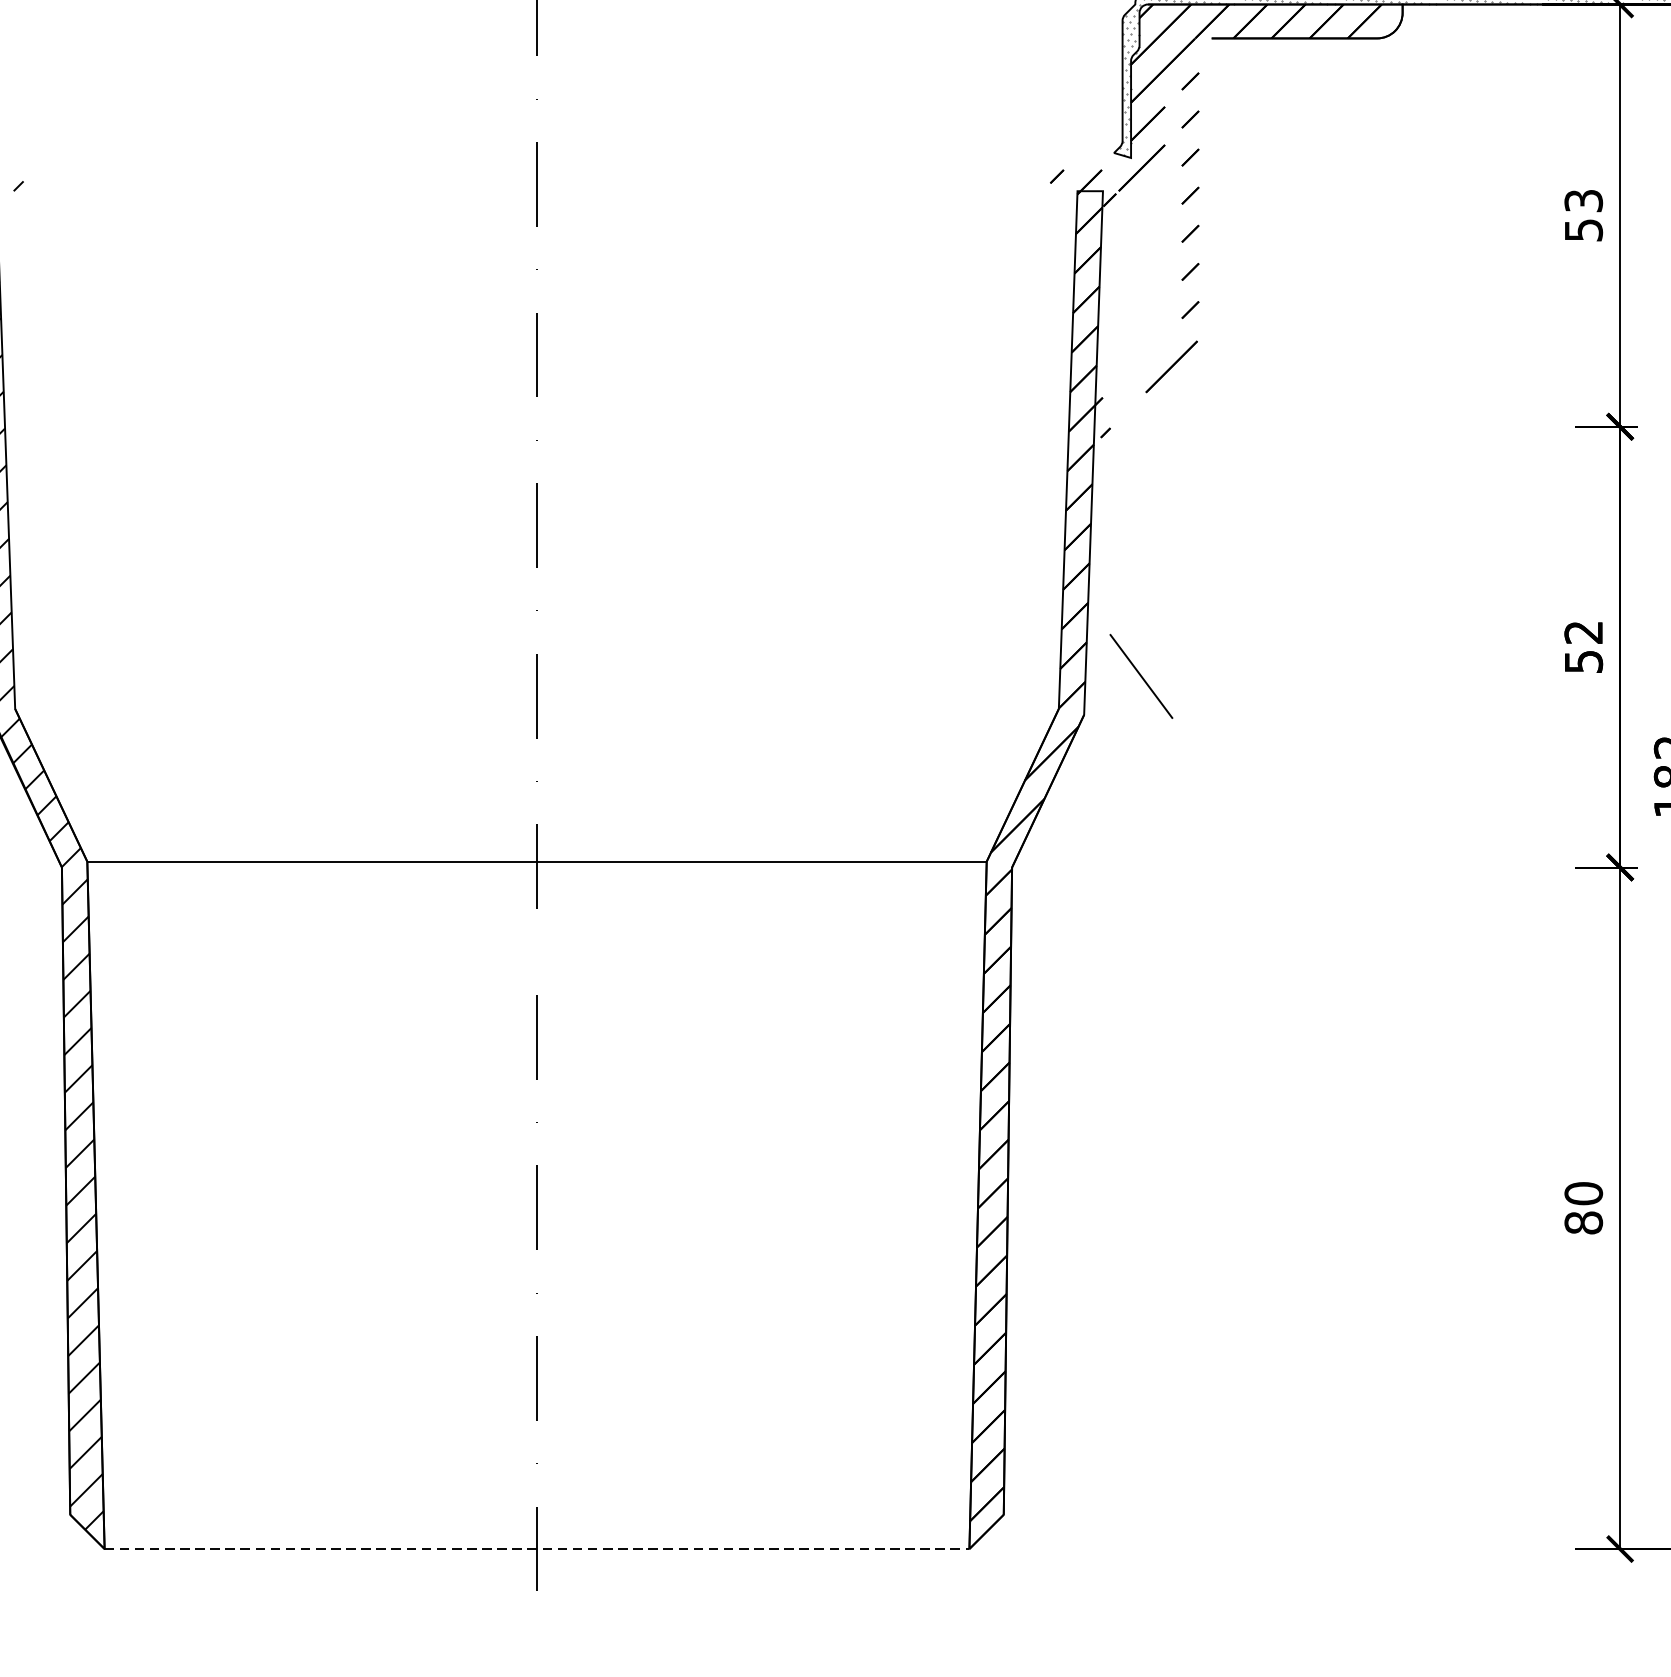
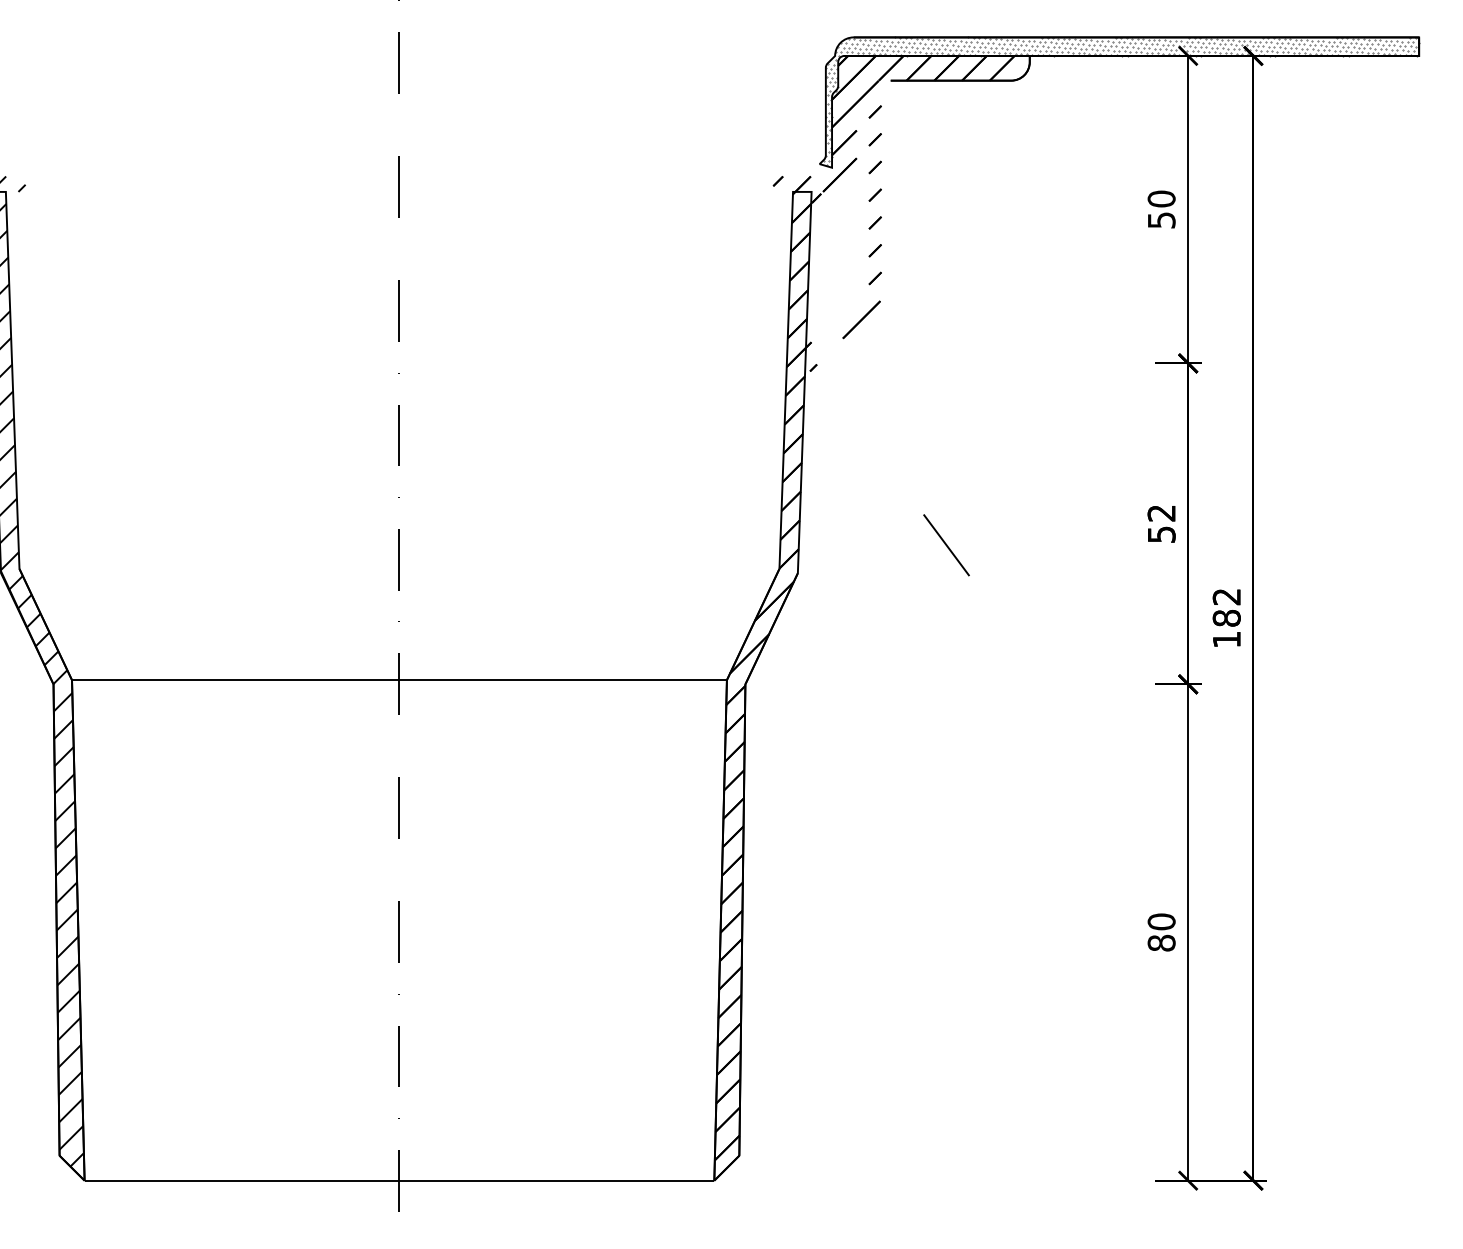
text: (1583, 200) -> (1161, 198), 53 -> 50
line: (1141, 676) -> (946, 545), moved
line: (537, 1548) -> (399, 1180), dashed -> solid

